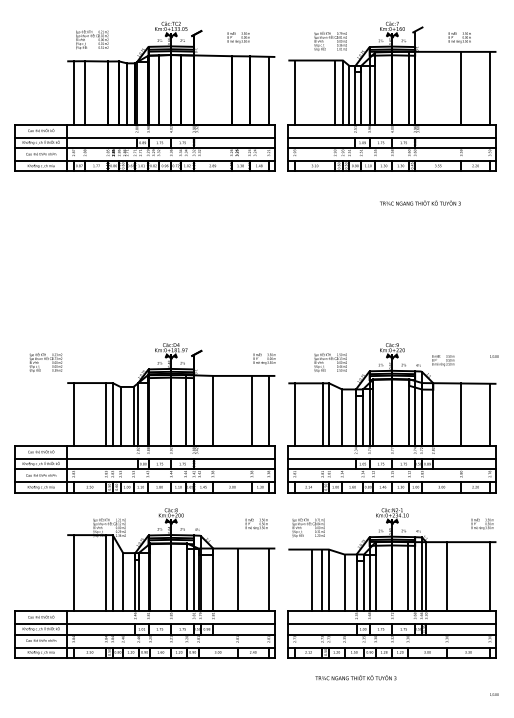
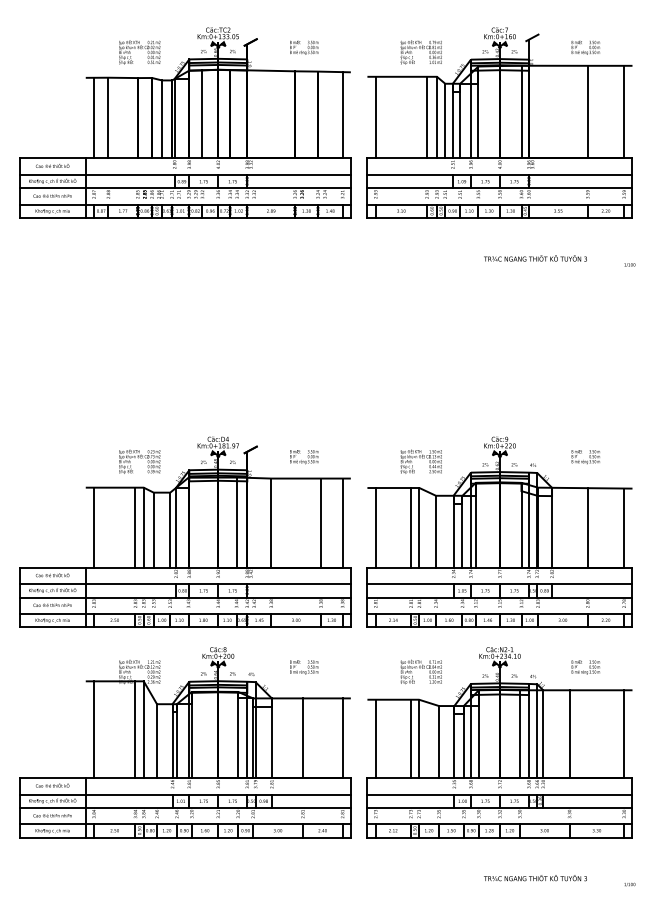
text: (92, 39) -> (139, 52), moved
text: (494, 356) -> (629, 264), moved
text: (264, 359) -> (304, 457), moved
text: (443, 360) -> (585, 457), moved
text: (45, 362) -> (139, 461), moved
text: (257, 524) -> (304, 667), moved
text: (482, 524) -> (585, 667), moved
text: (308, 527) -> (420, 671), moved
line: (311, 580) -> (375, 738), moved
text: (355, 678) -> (535, 878), moved

